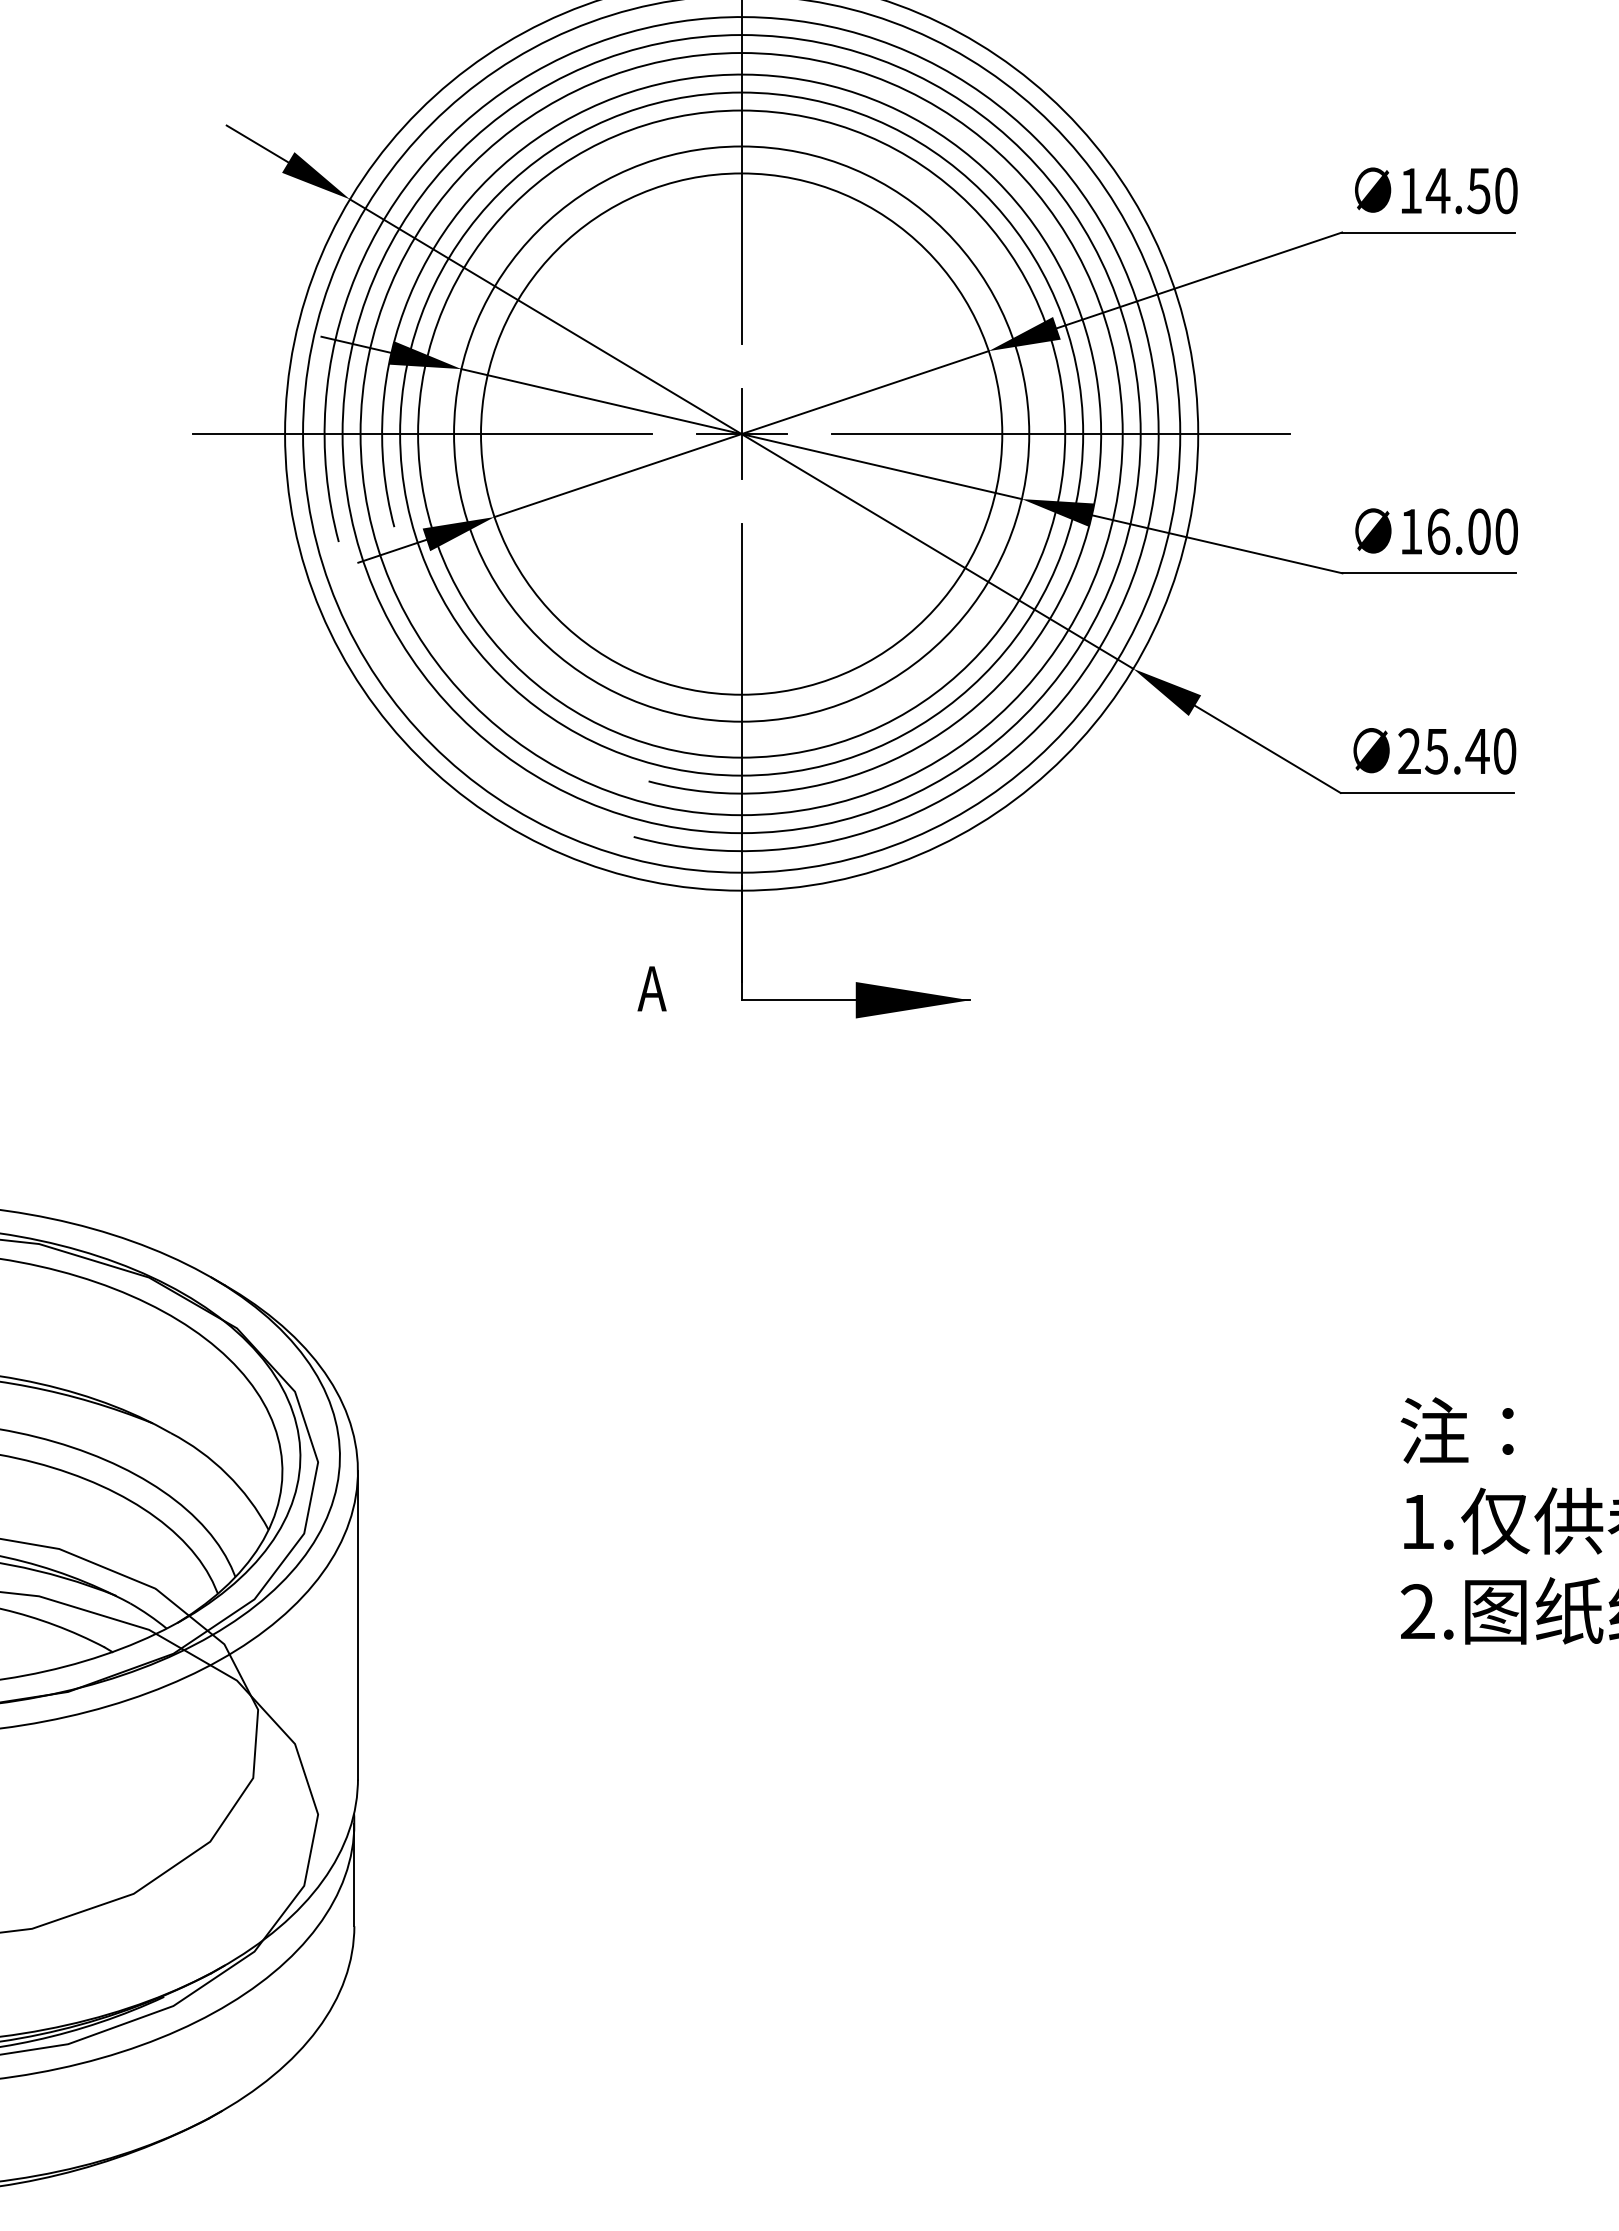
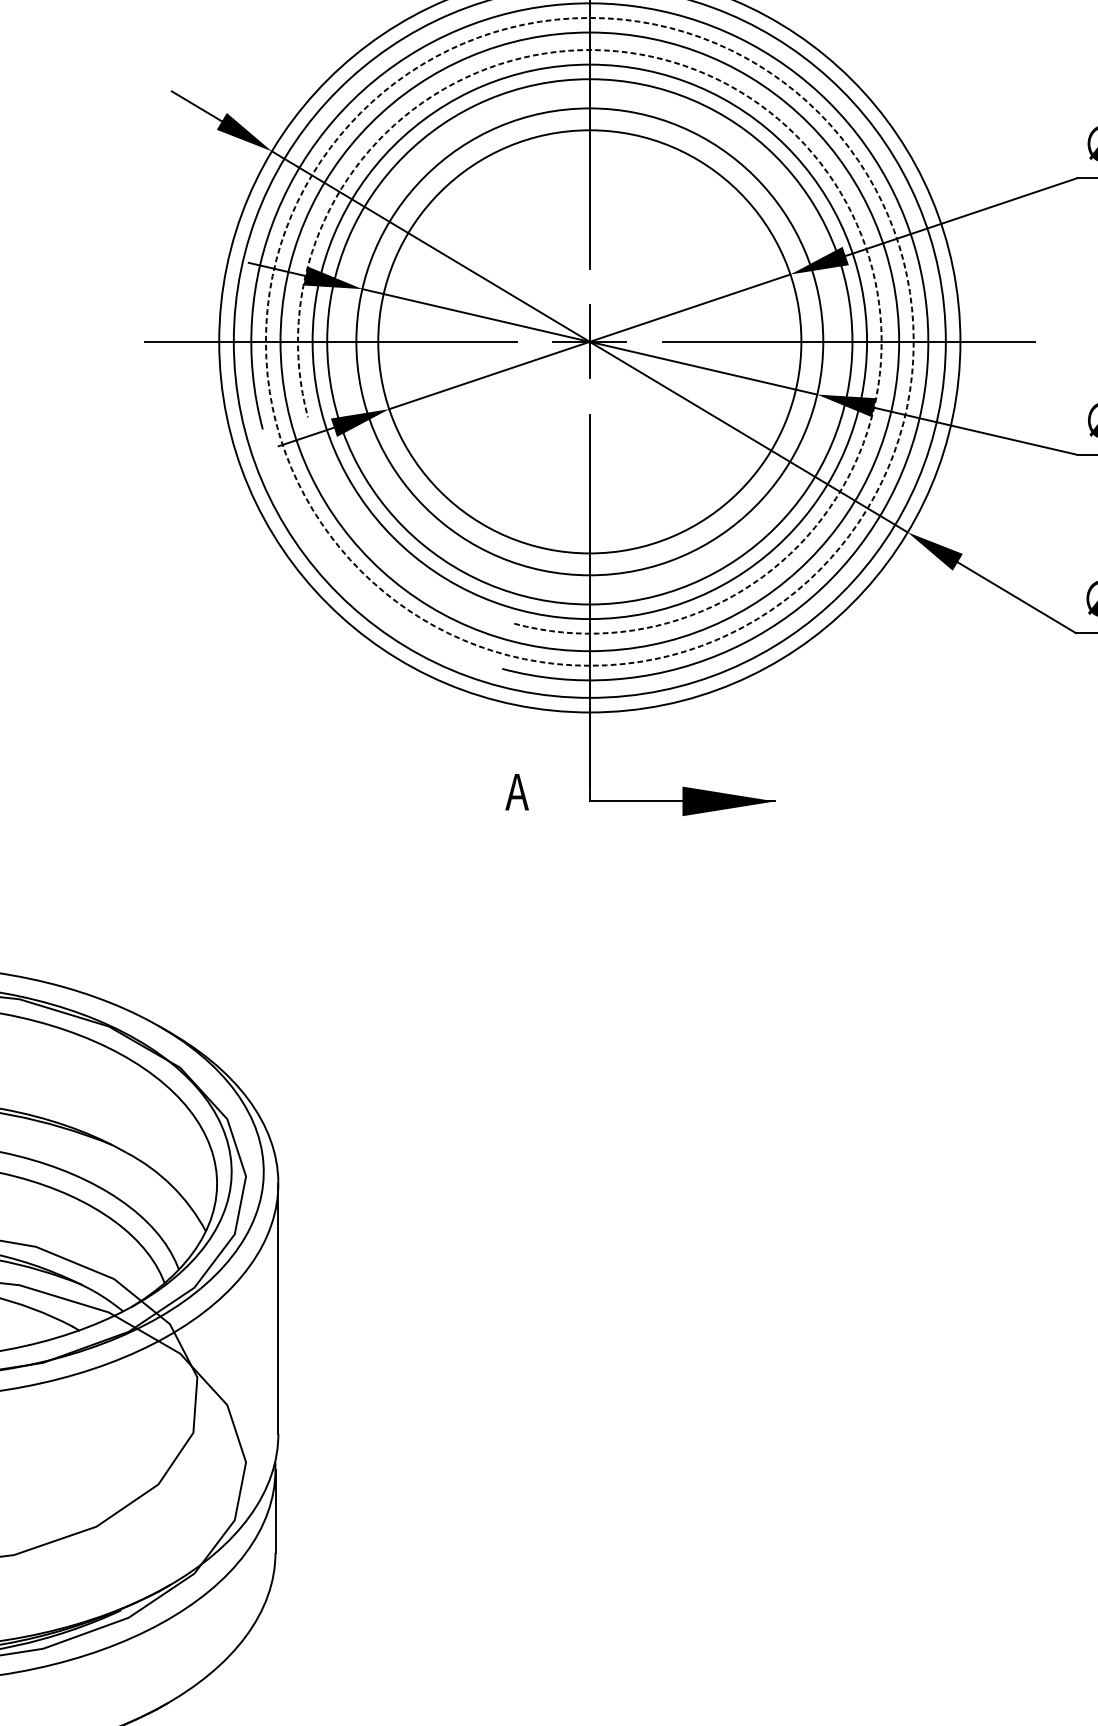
arc: (995, 179) -> (795, 135), solid -> dashed
circle: (741, 434) -> (589, 342), solid -> dashed

